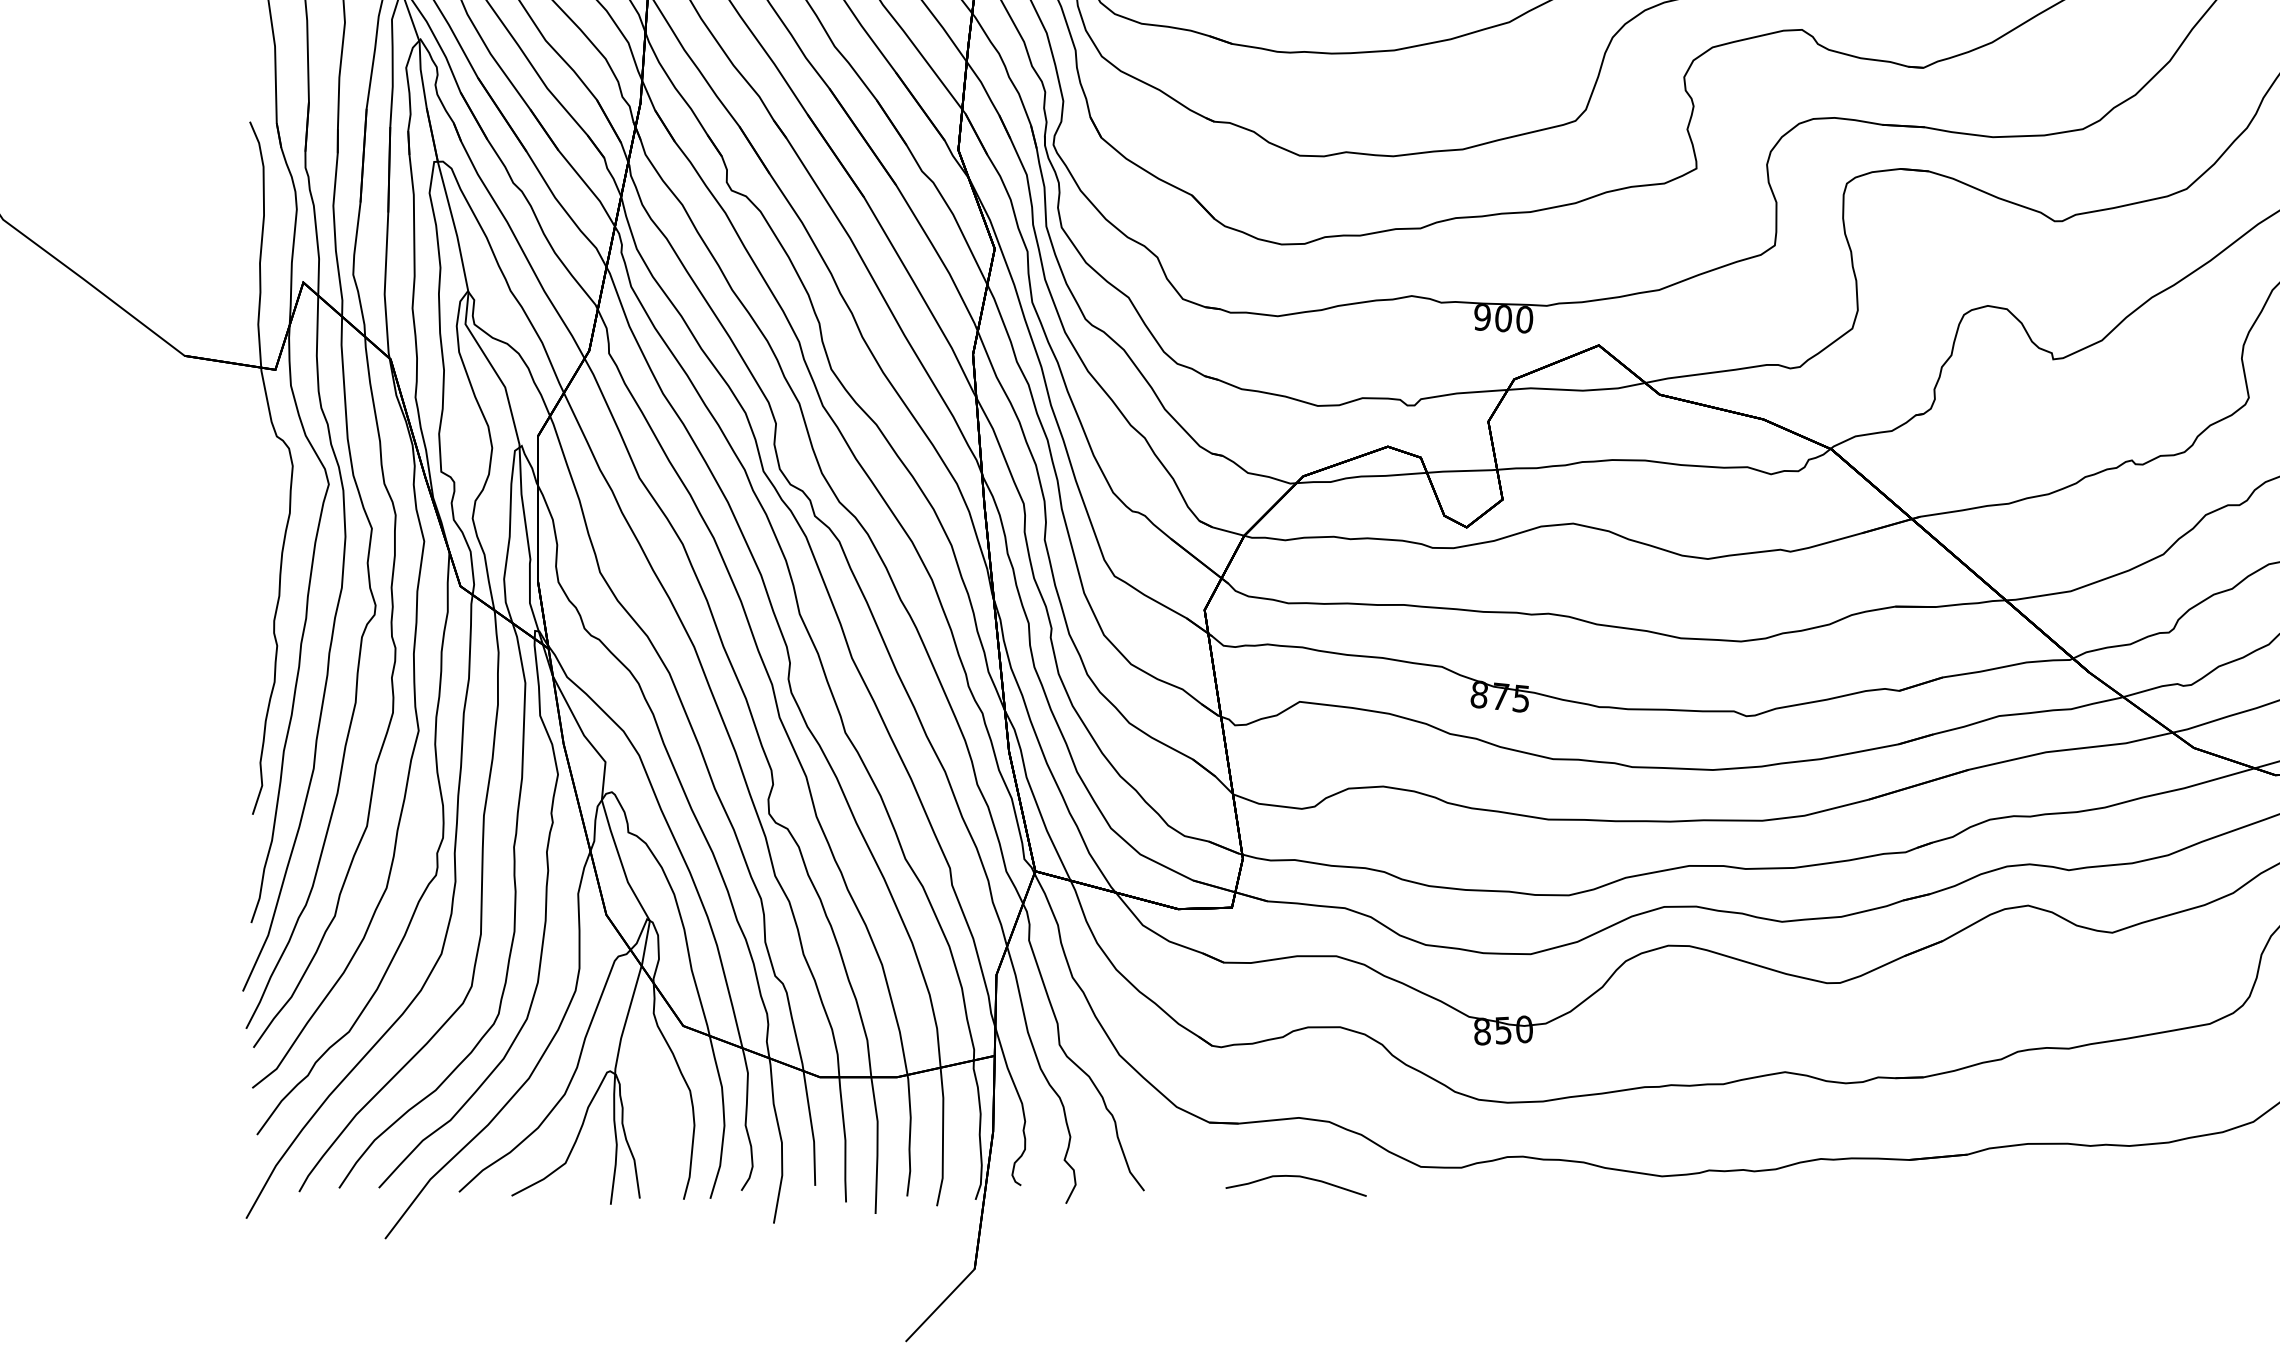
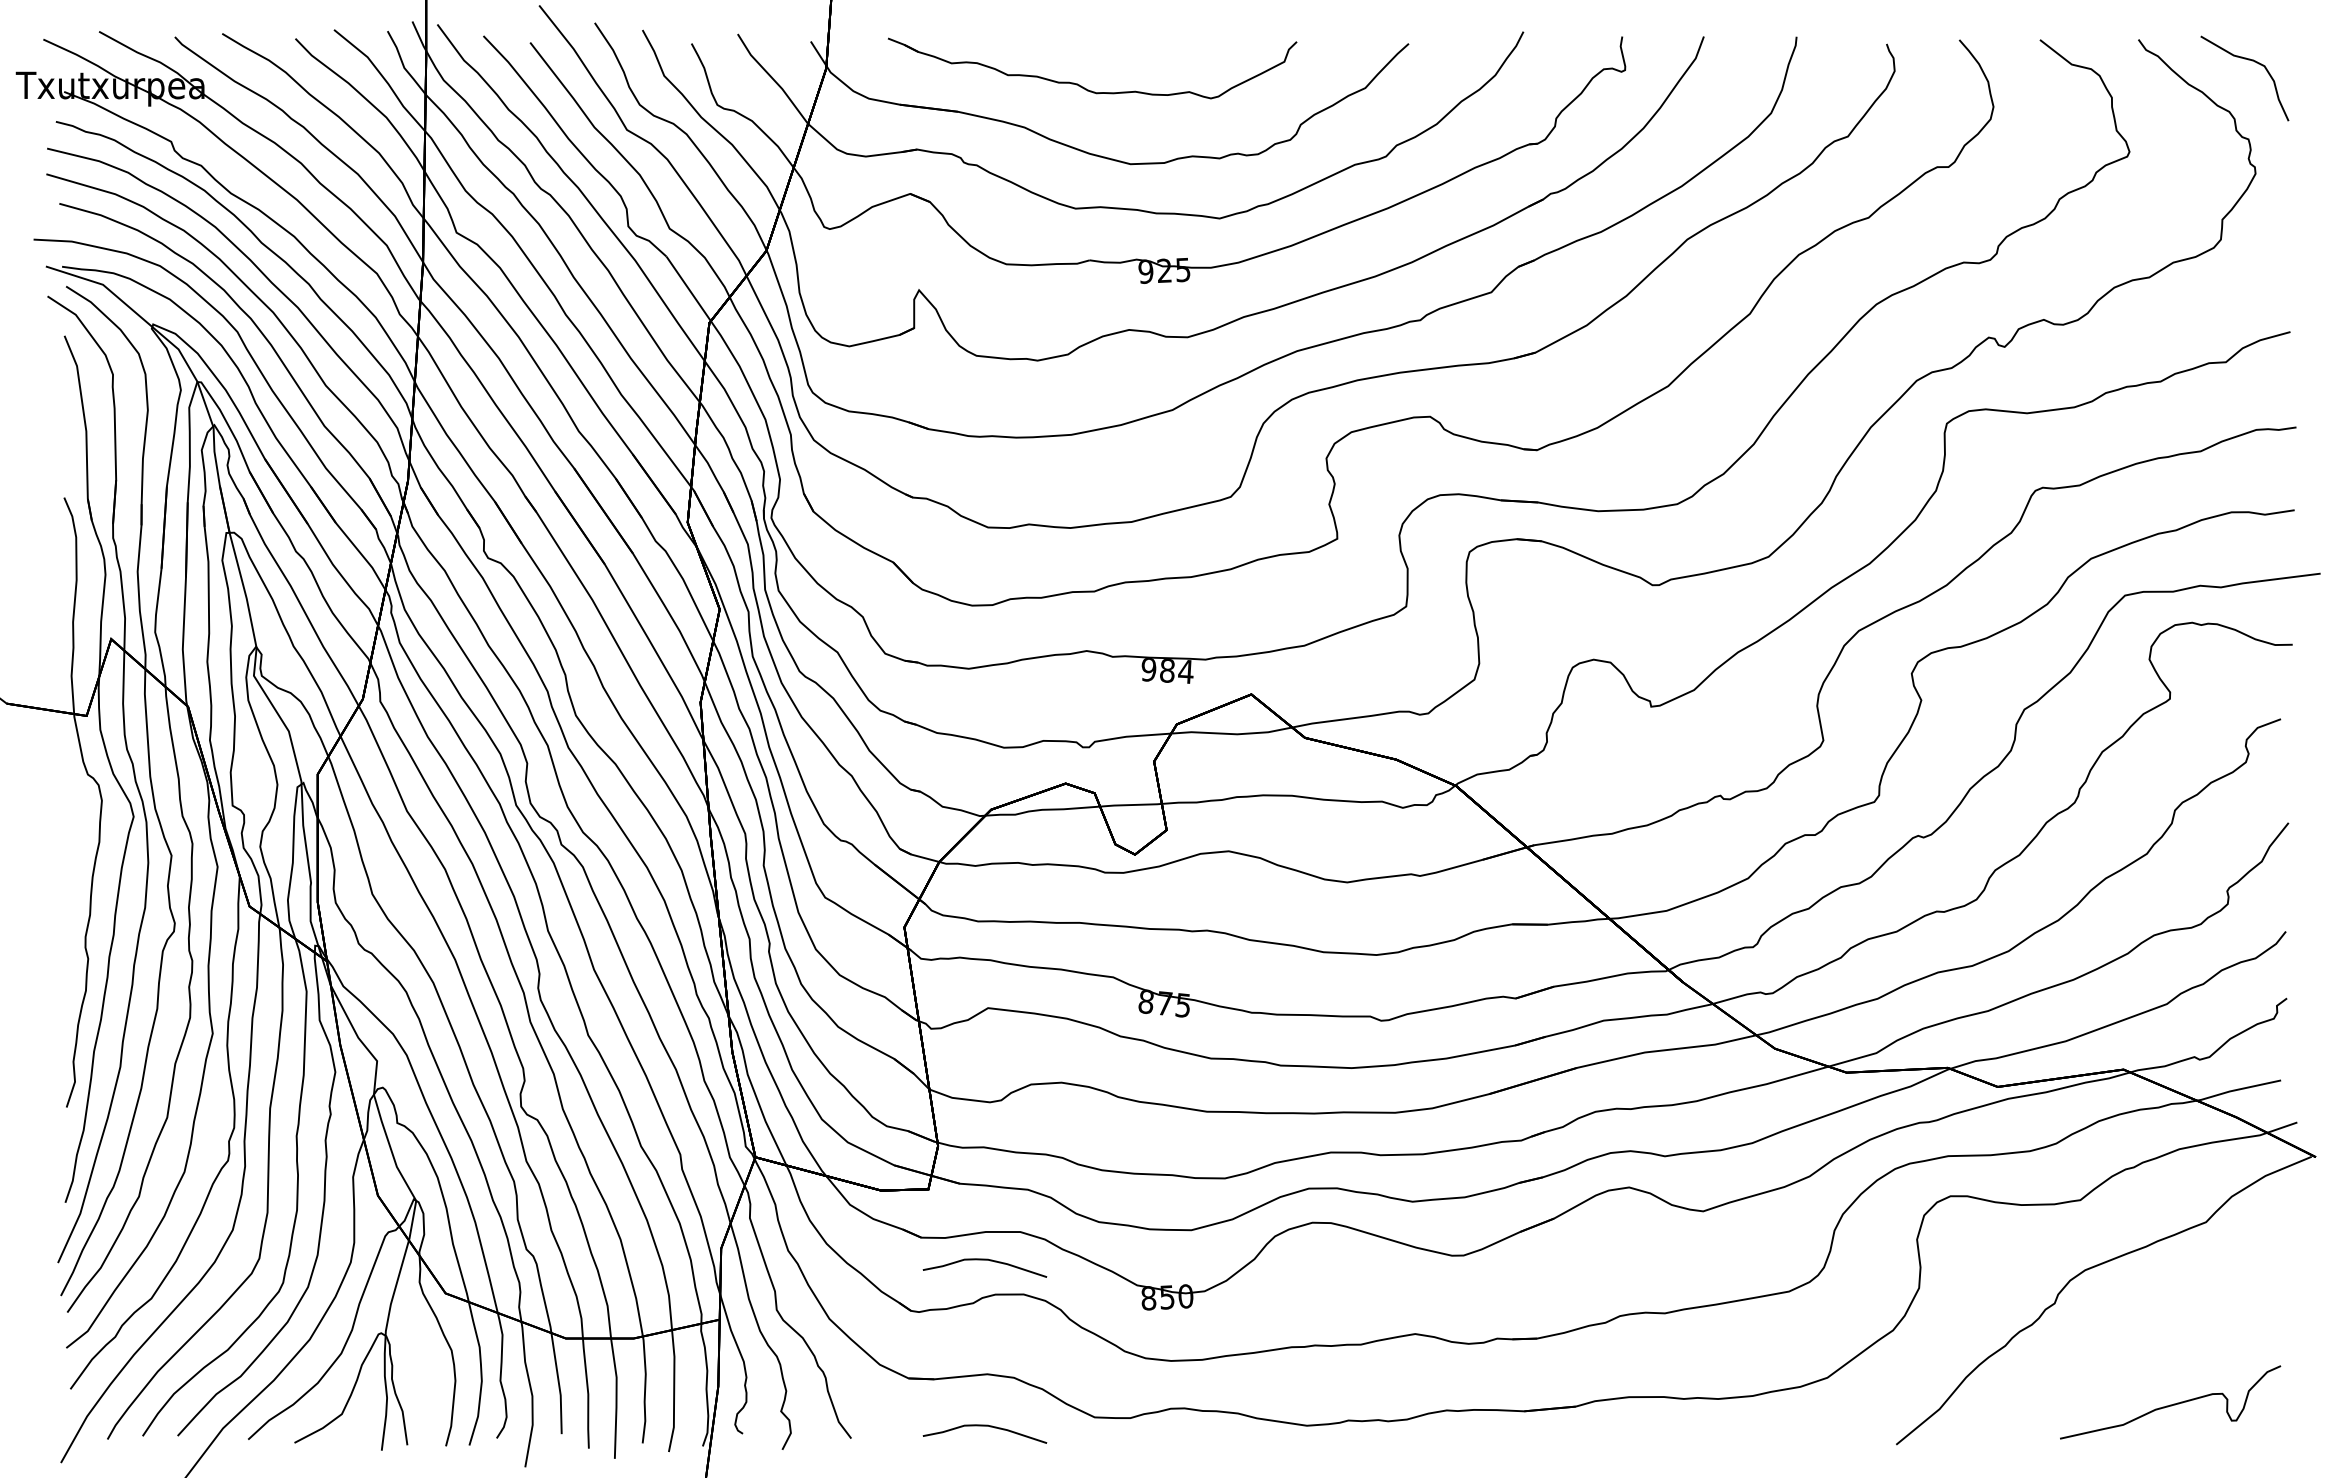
text: (1513, 319) -> (1176, 671), 900 -> 984
curve: (1295, 988) -> (984, 1260), added

